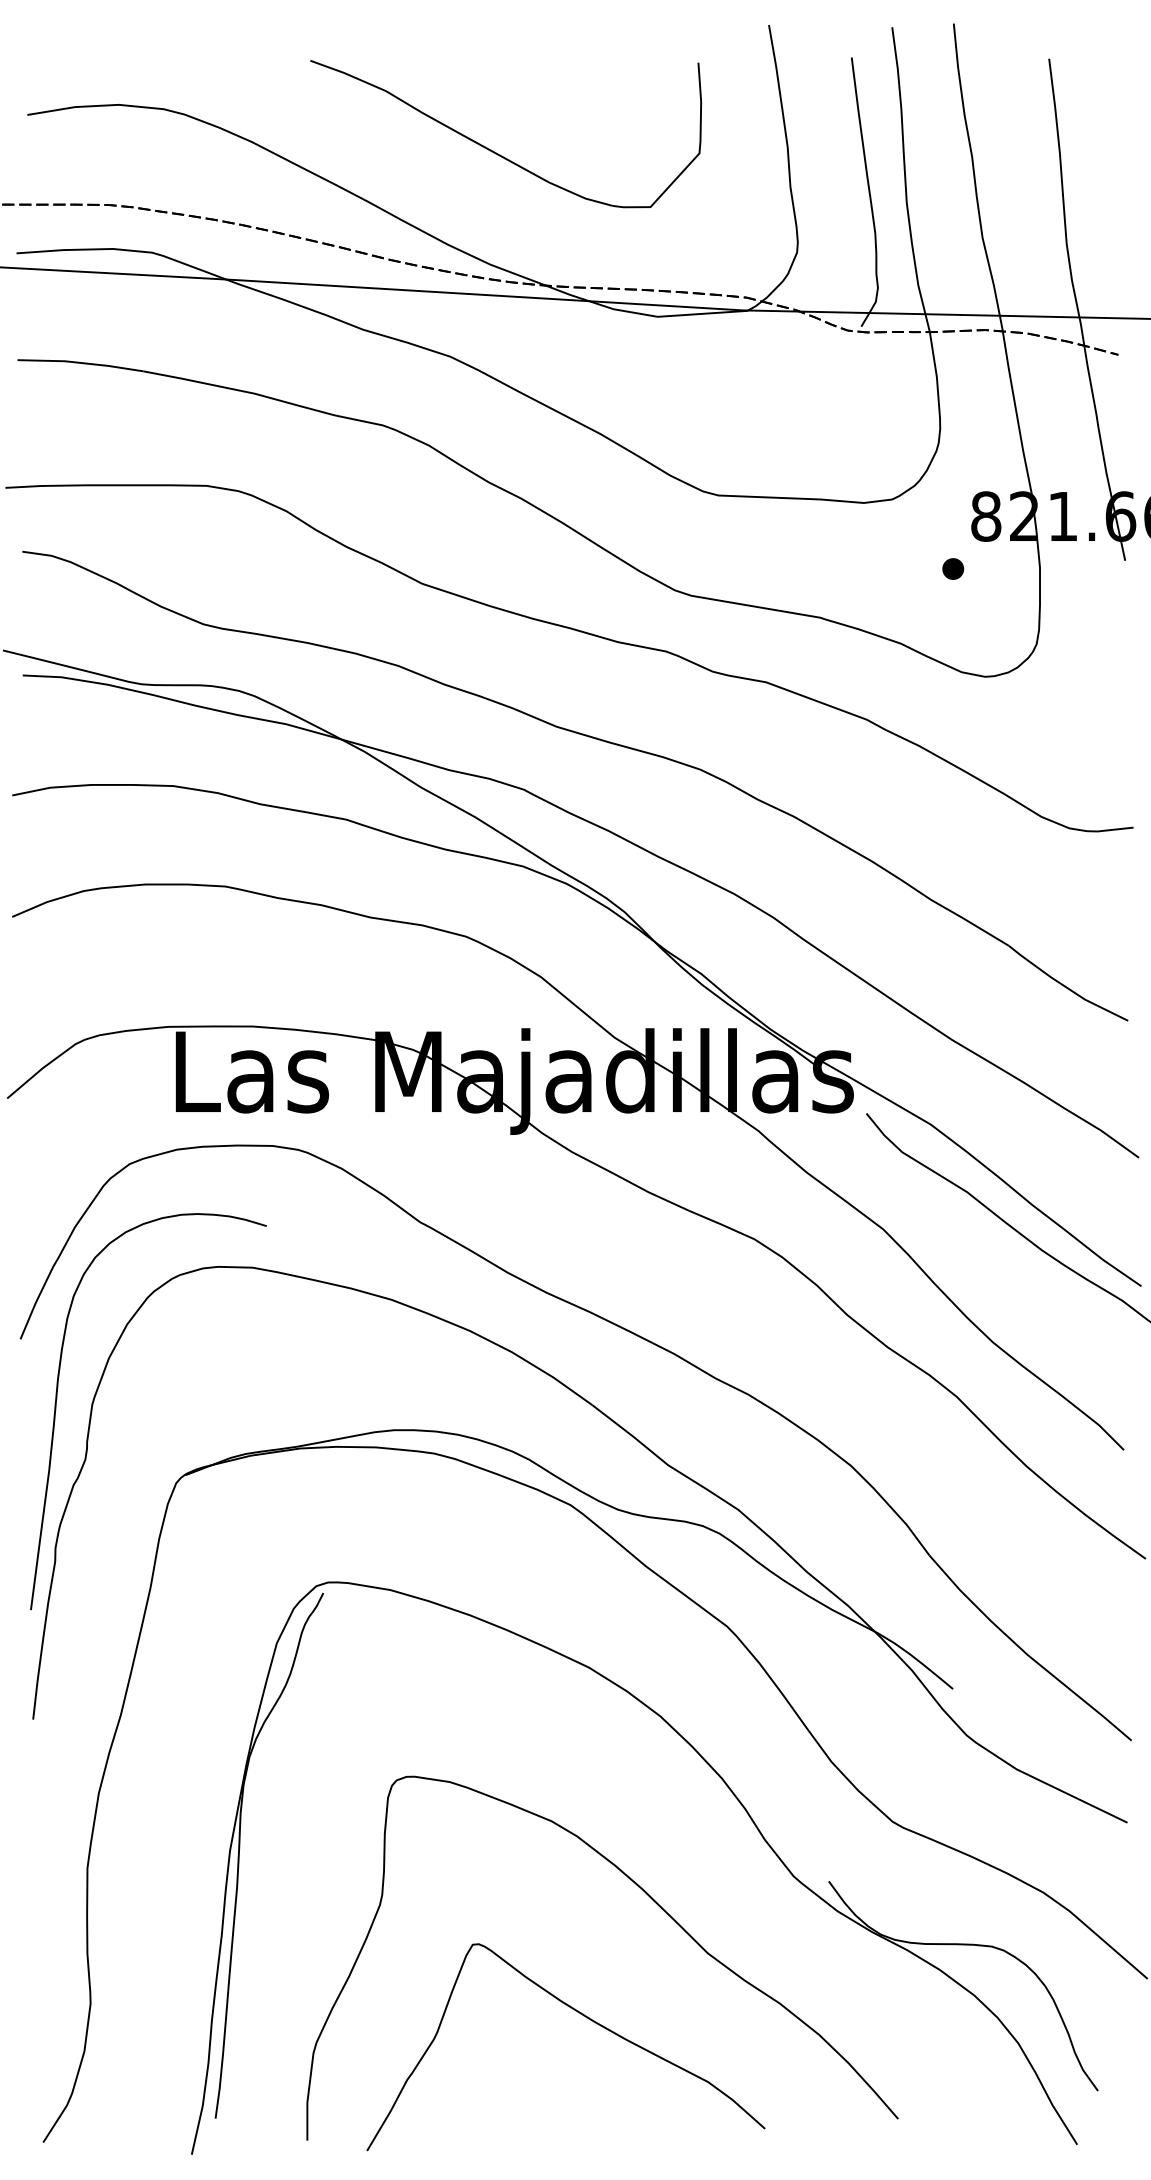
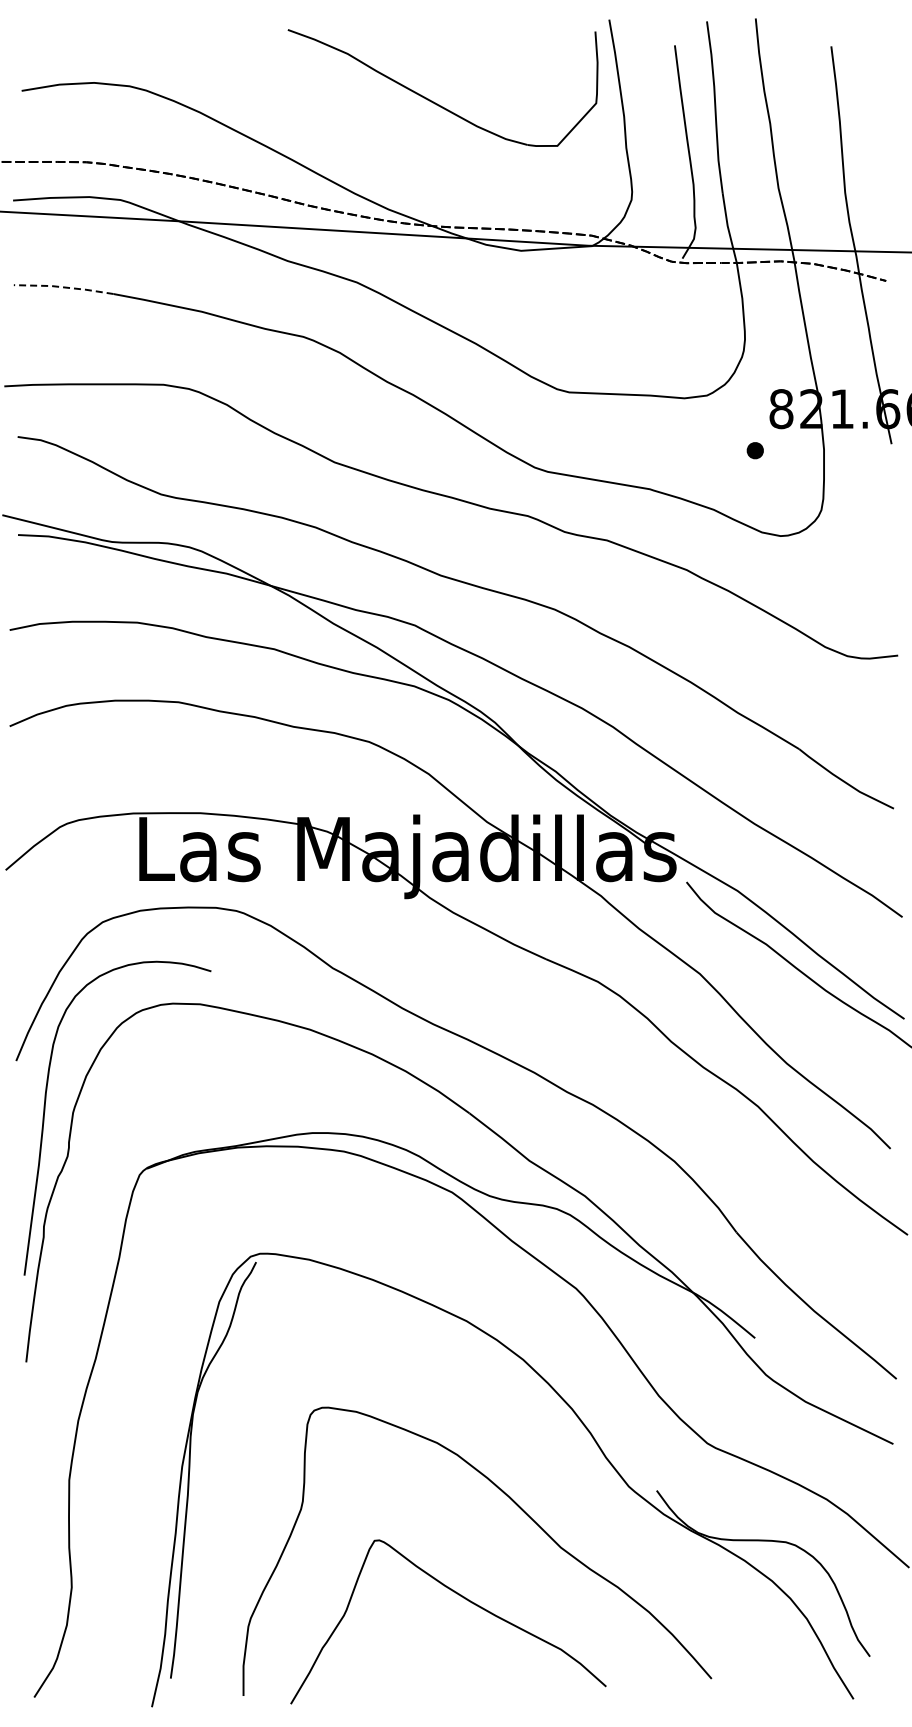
part: (492, 149) -> (432, 100), moved
line: (80, 363) -> (63, 287), solid -> dashed

